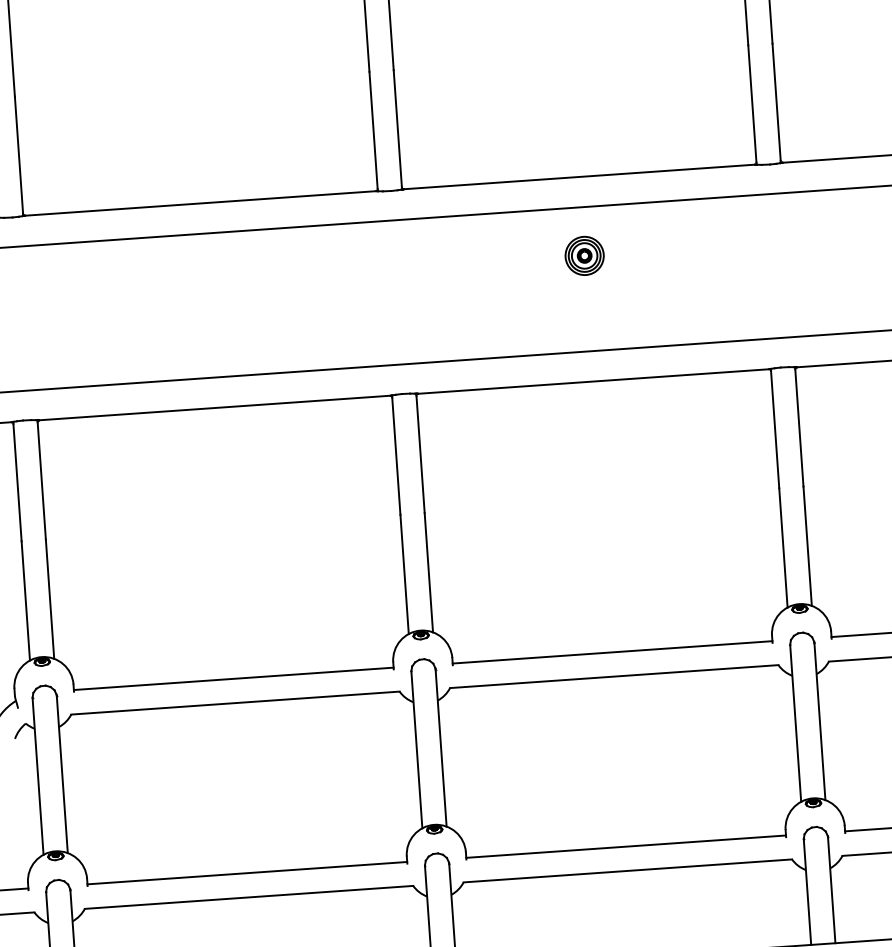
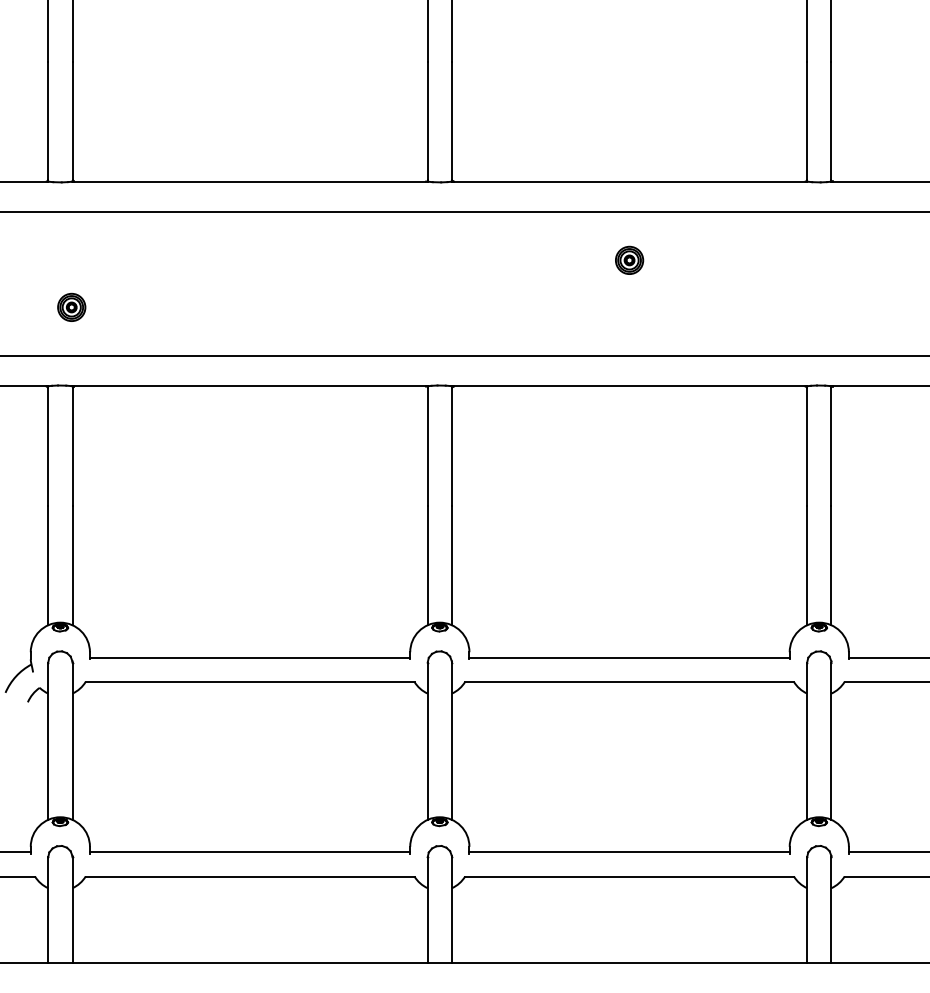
part: (584, 254) -> (629, 259), size x0.71
part: (30, 340) -> (71, 306), added

